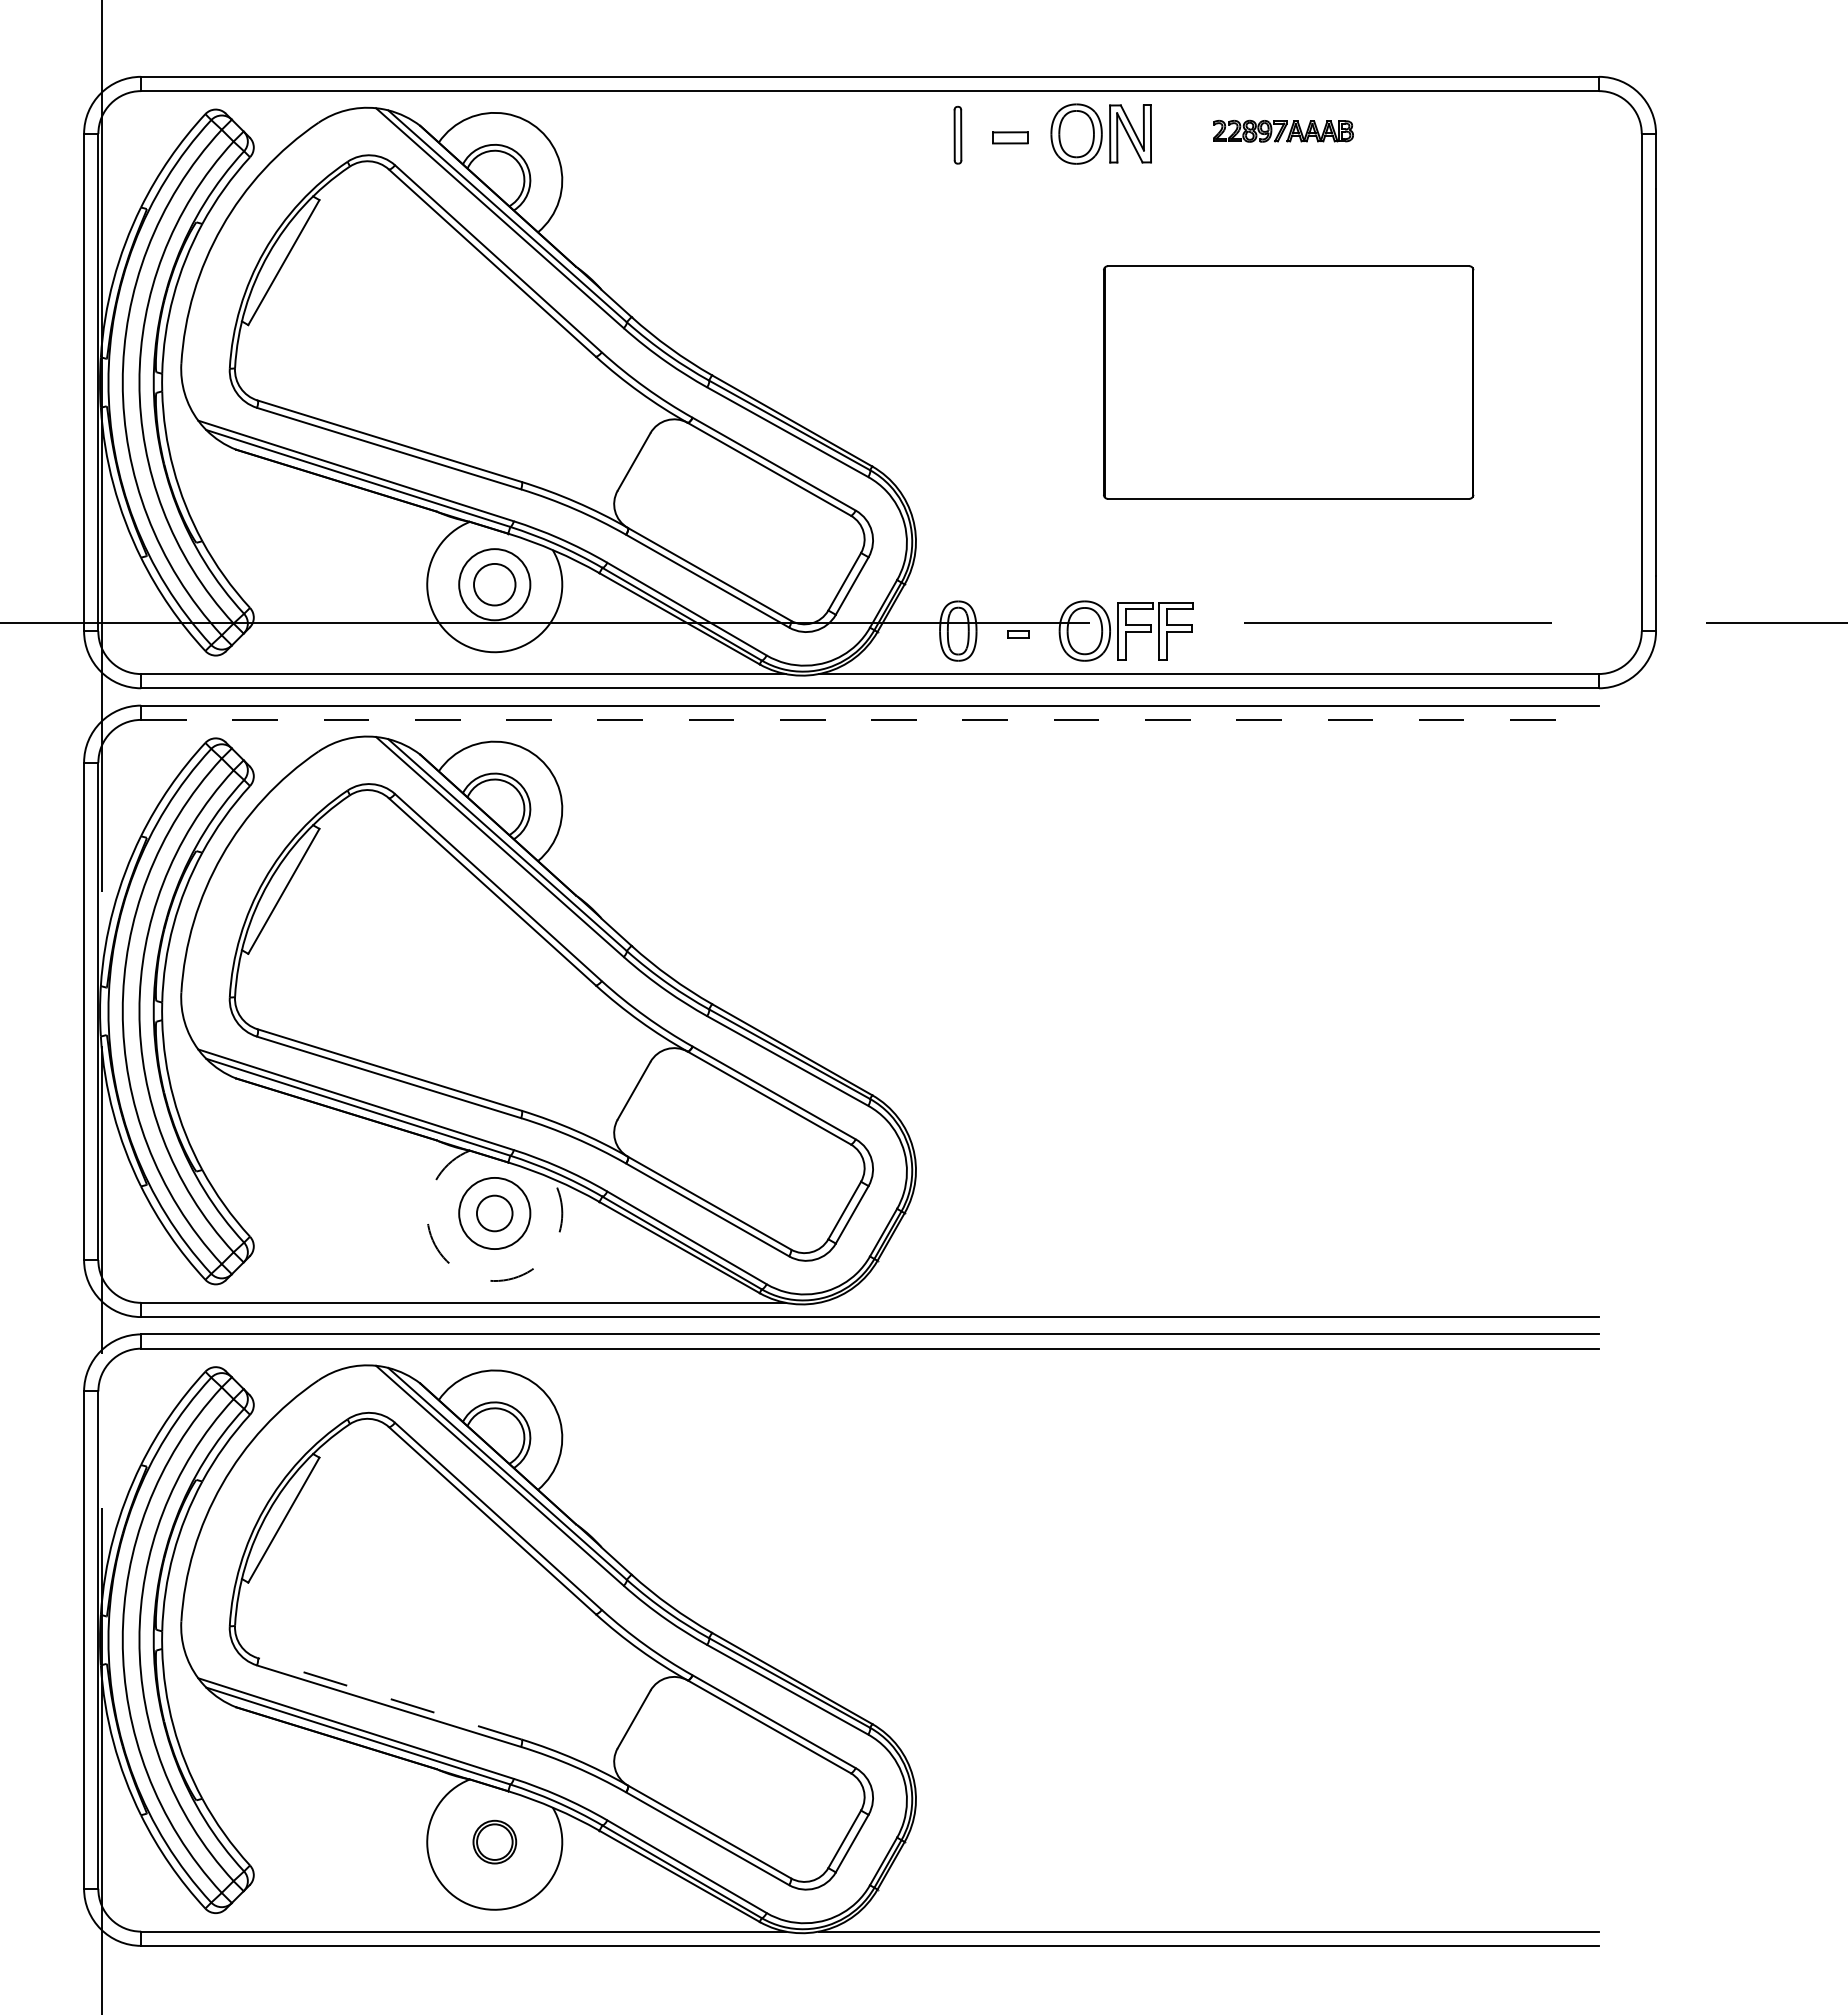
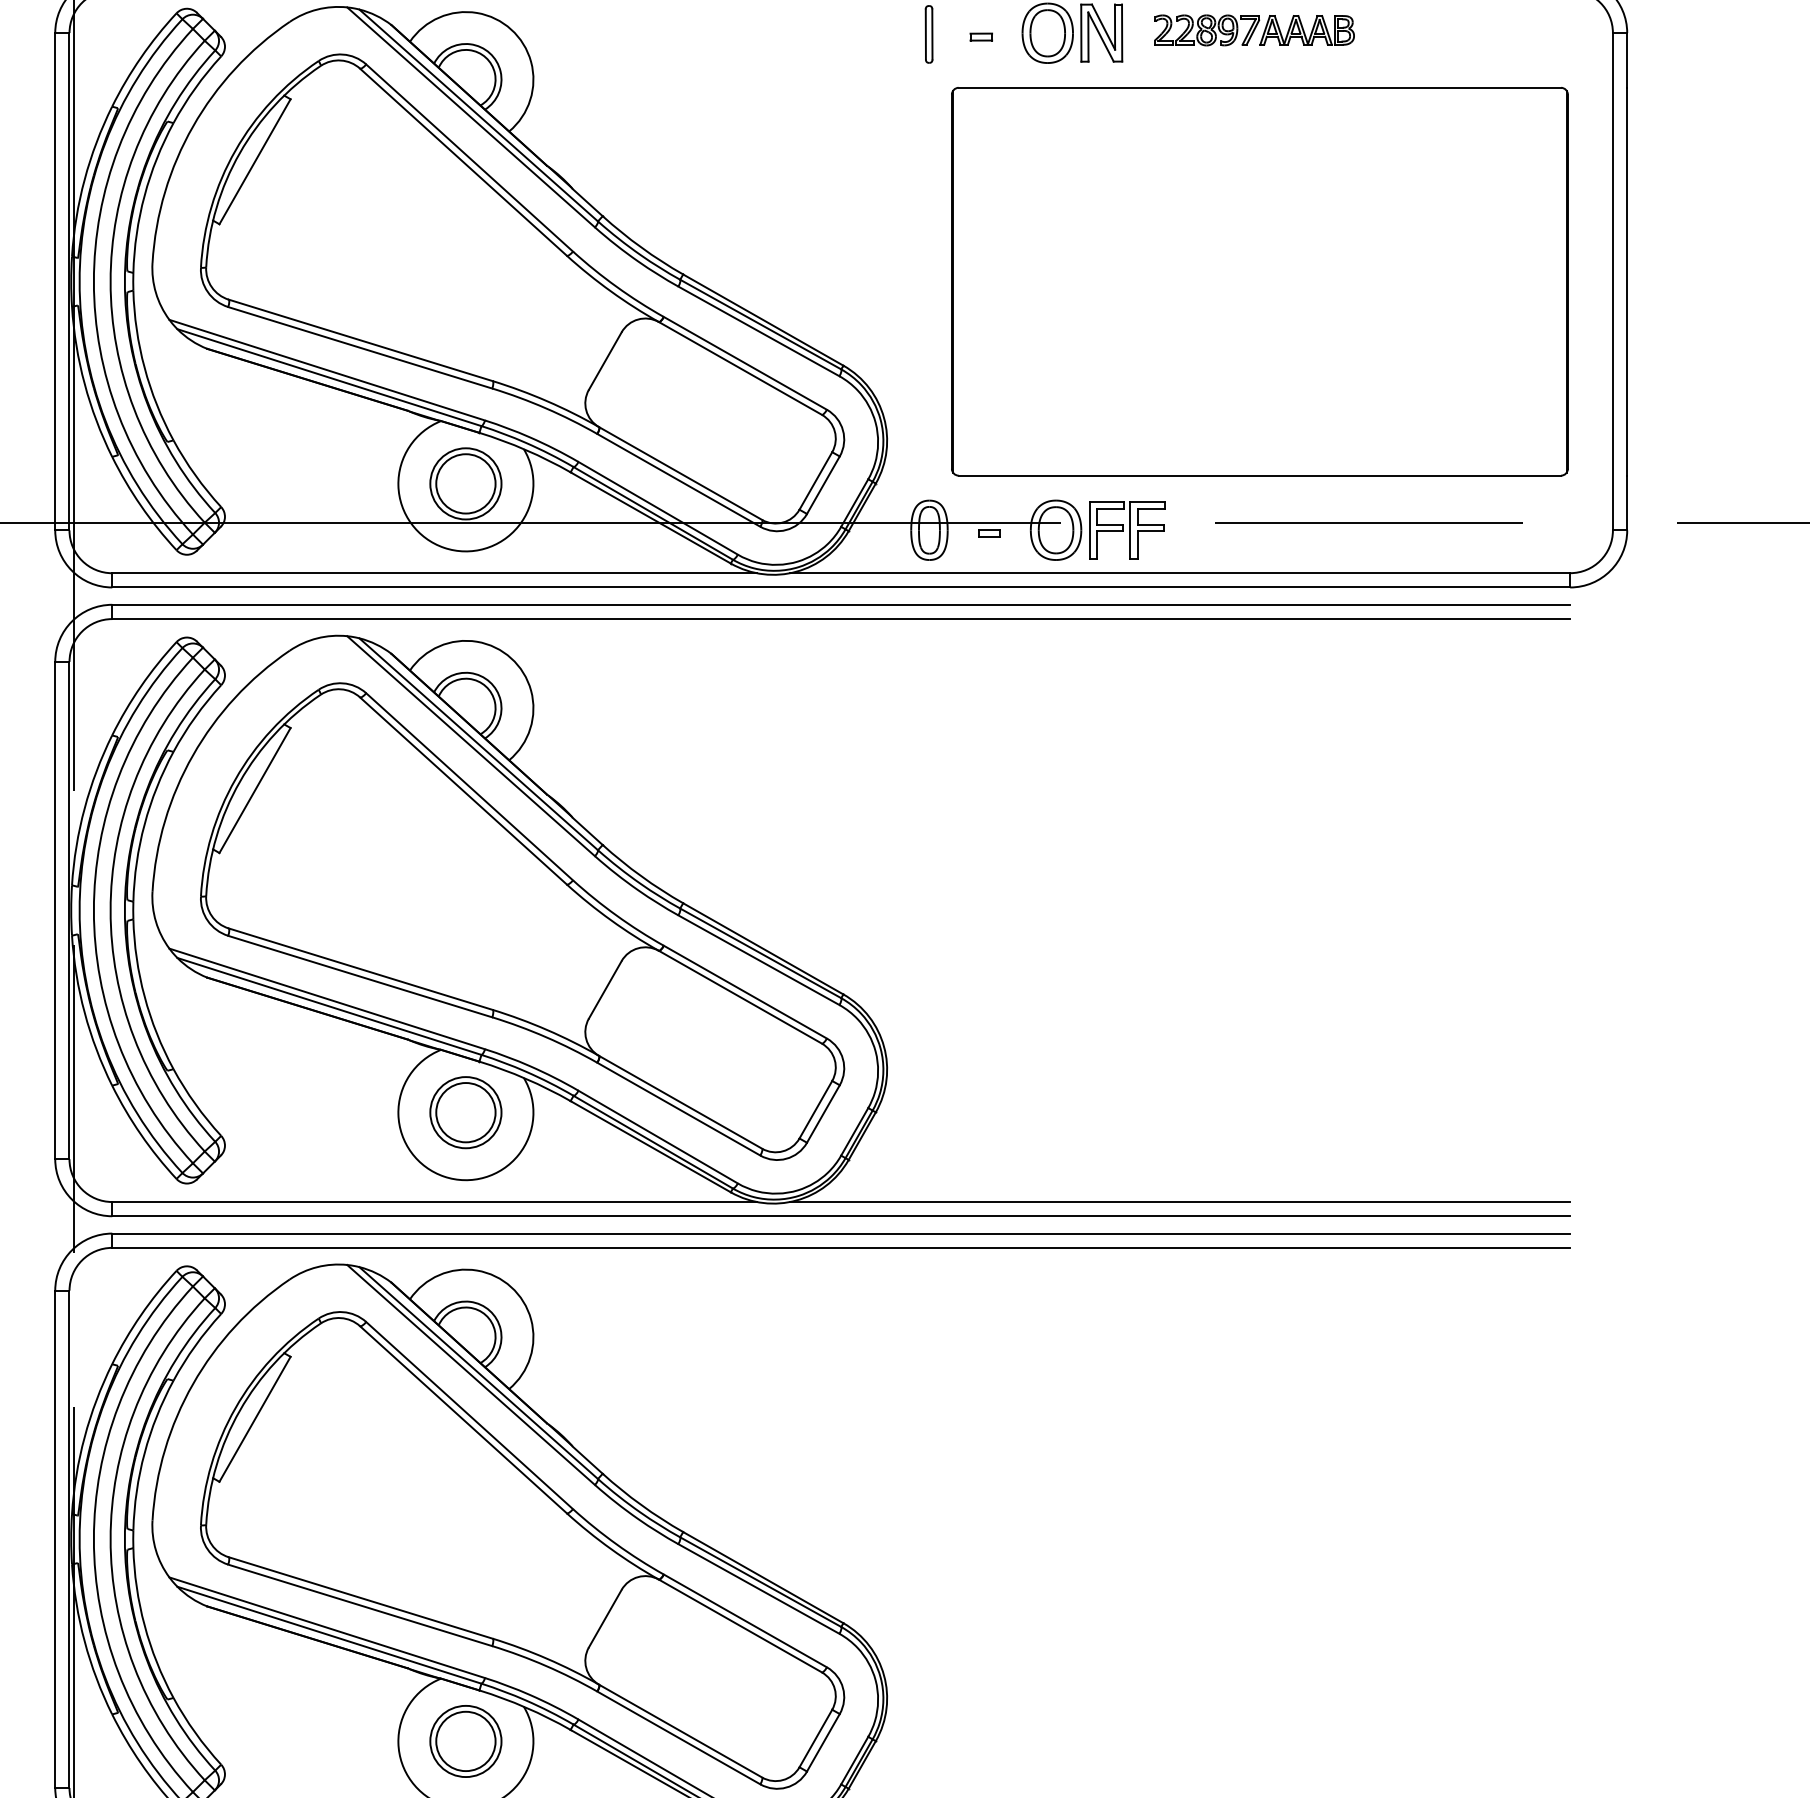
part: (1283, 131) -> (1254, 30), size x1.43
part: (1009, 137) -> (980, 36), size x0.62
part: (1288, 382) -> (1259, 281), size x1.67
circle: (494, 584) -> (465, 483), size x1.43
line: (870, 719) -> (841, 618), dashed -> solid
circle: (494, 1213) -> (465, 1112), size x1.67
arc: (473, 1277) -> (444, 1176), dashed -> solid
line: (1209, 1302) -> (1180, 1201), added
line: (389, 1698) -> (360, 1597), dashed -> solid
part: (494, 1841) -> (465, 1740), size x1.67

